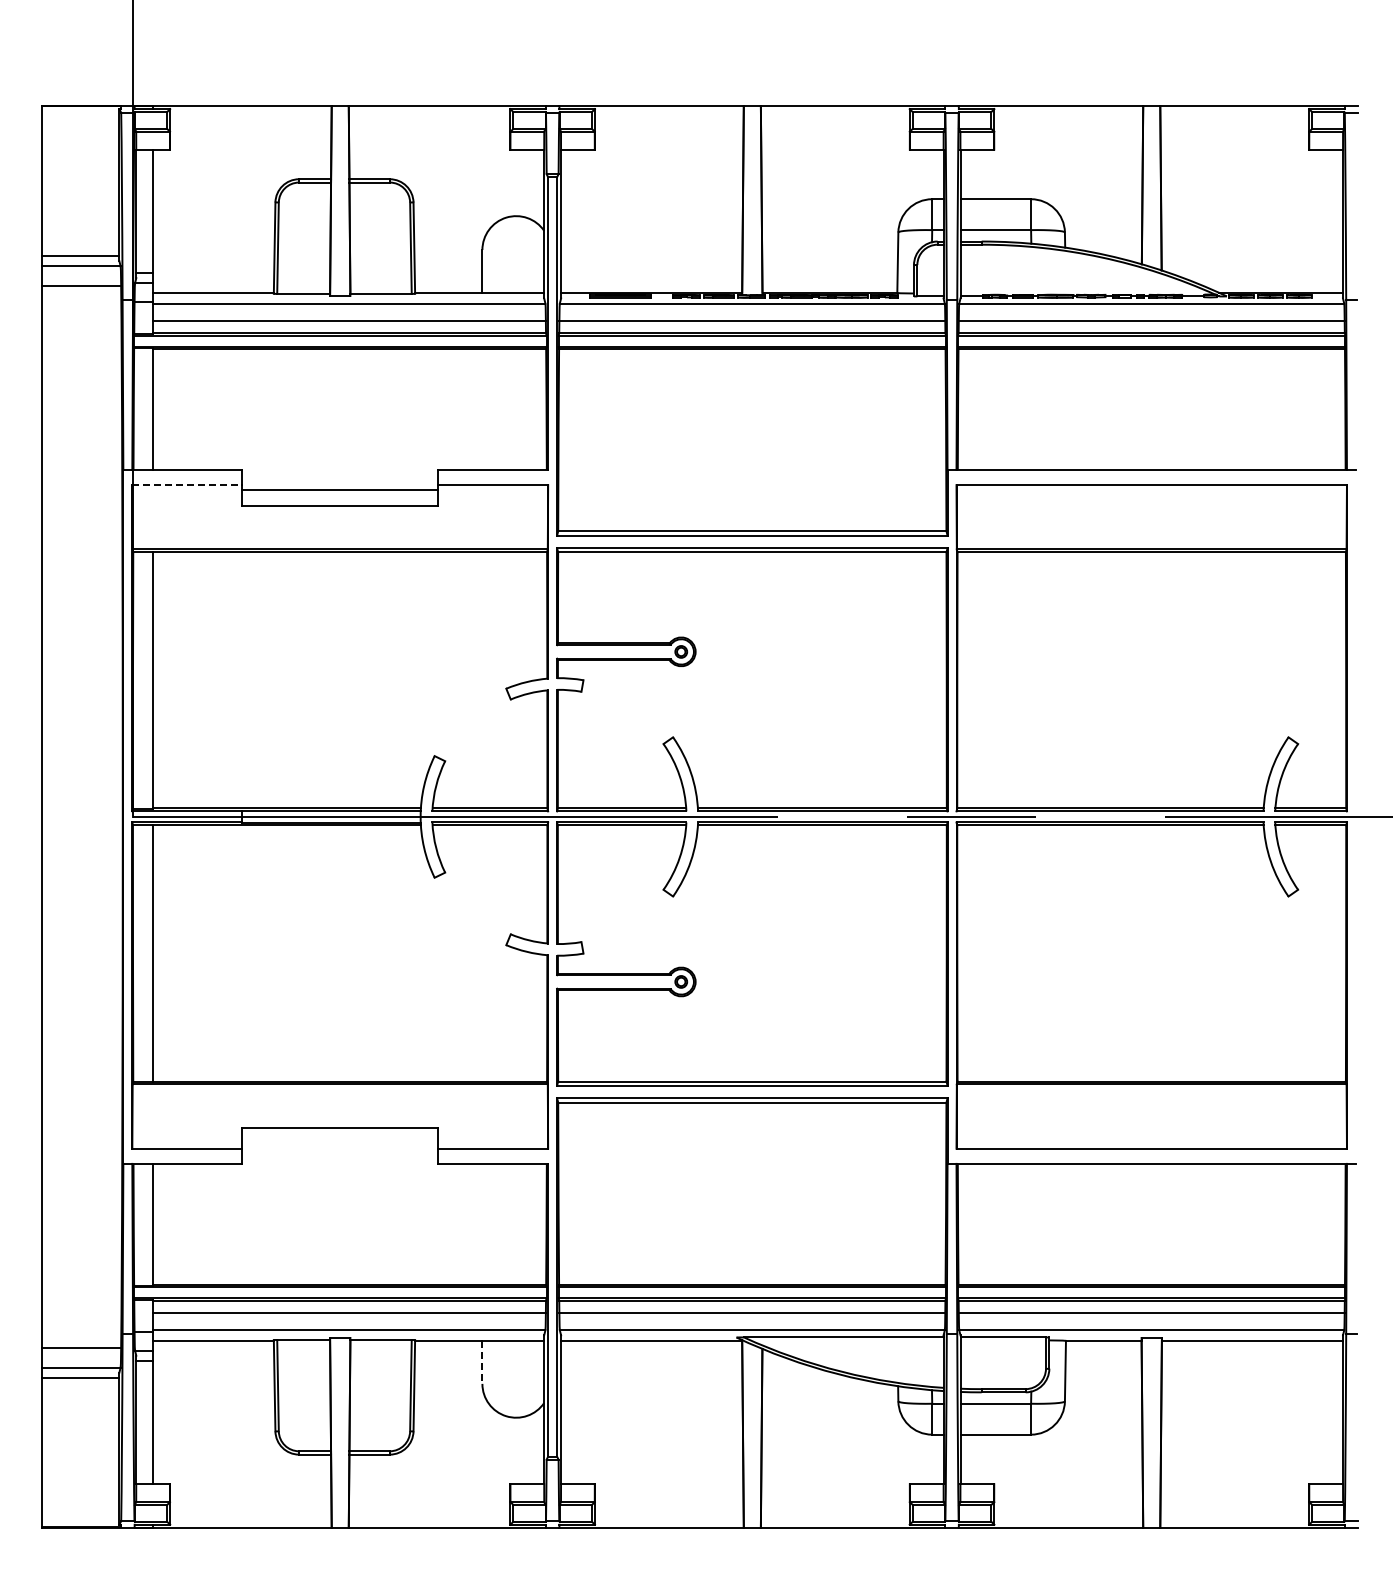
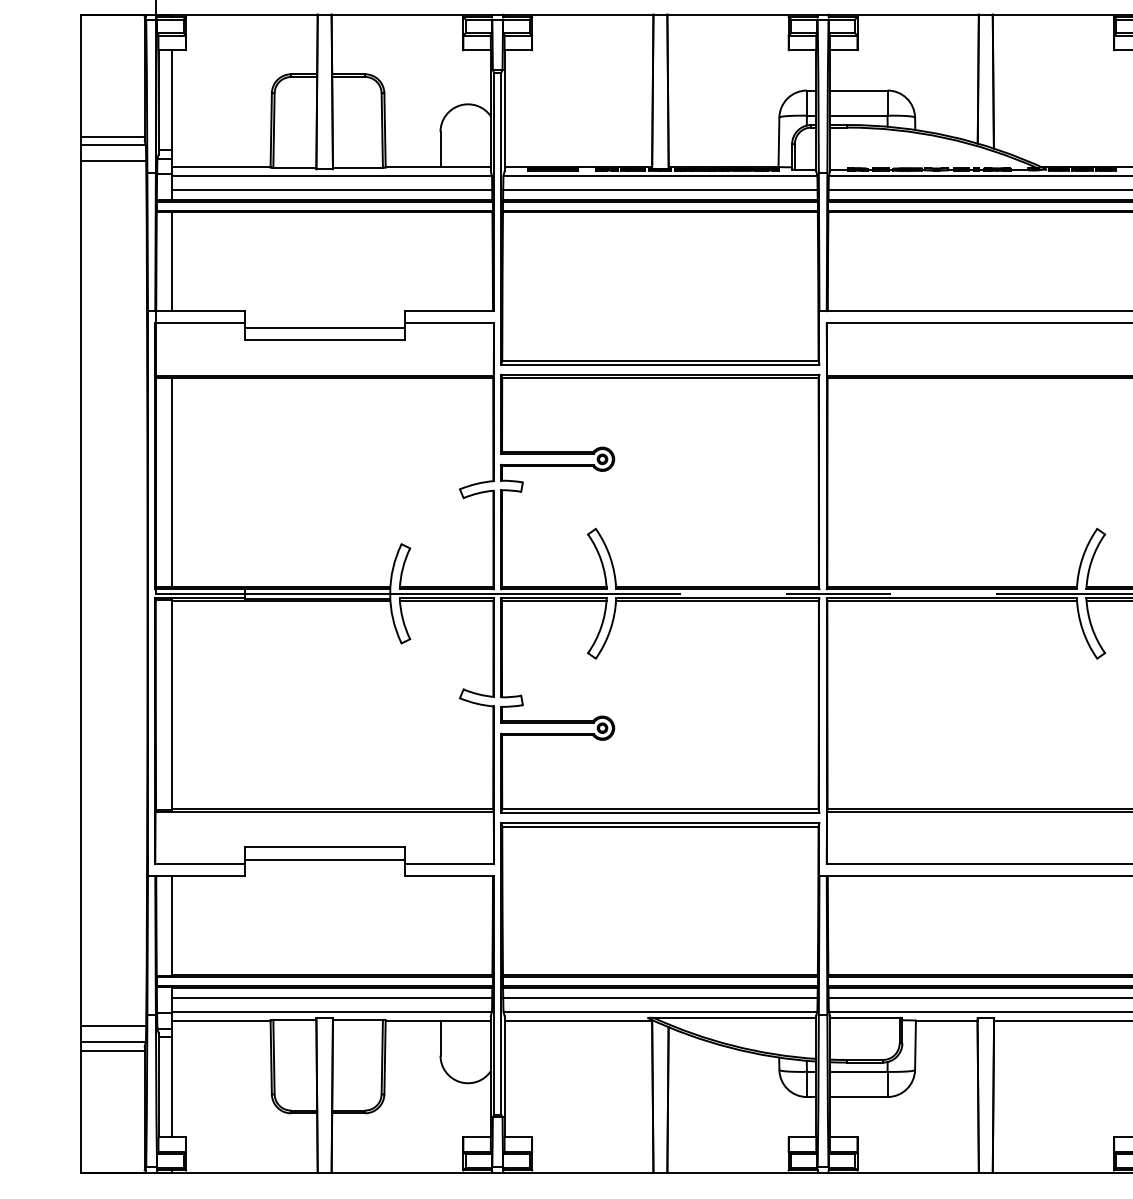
line: (187, 485) -> (200, 323), dashed -> solid
line: (340, 1143) -> (324, 859), added
line: (482, 1362) -> (440, 1038), dashed -> solid

